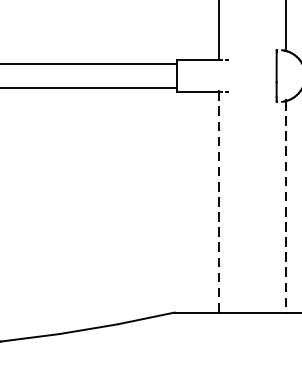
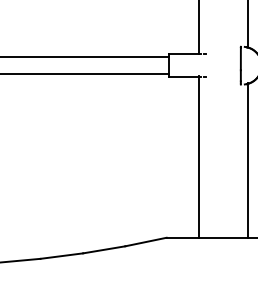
line: (218, 202) -> (198, 157), dashed -> solid
line: (285, 206) -> (247, 160), dashed -> solid

